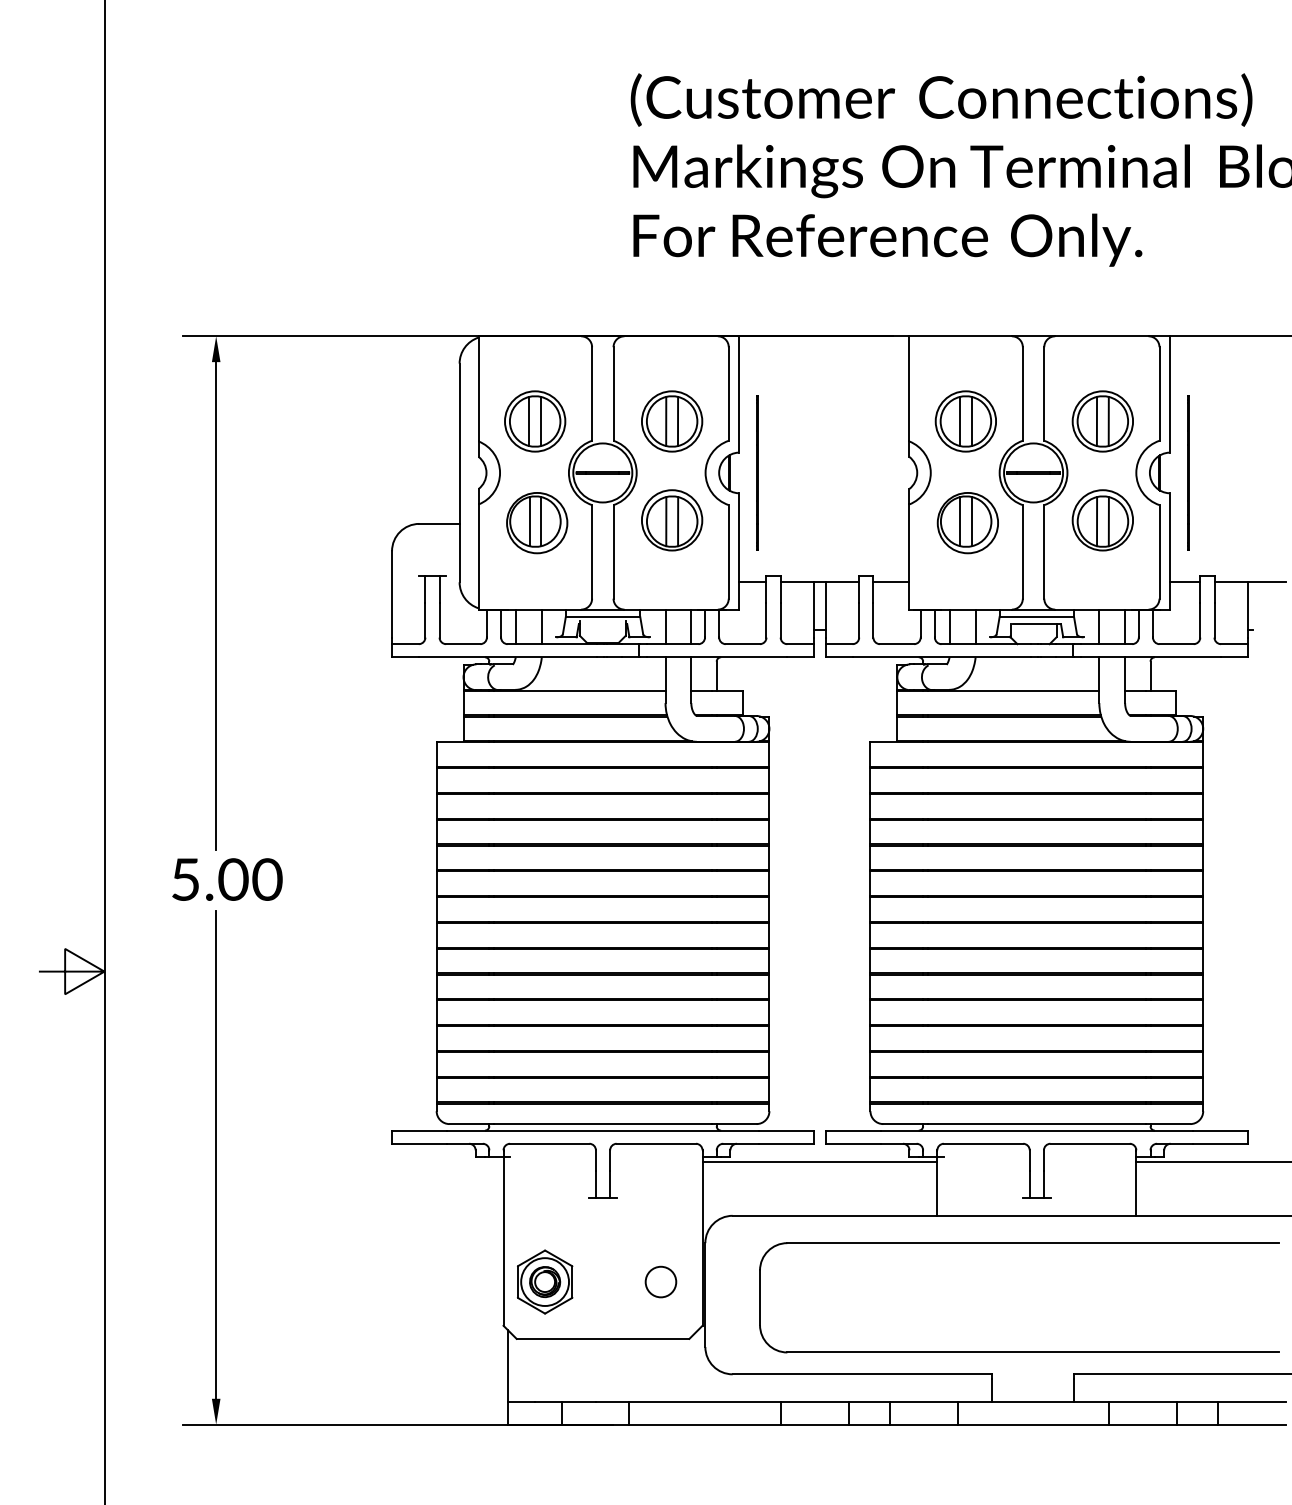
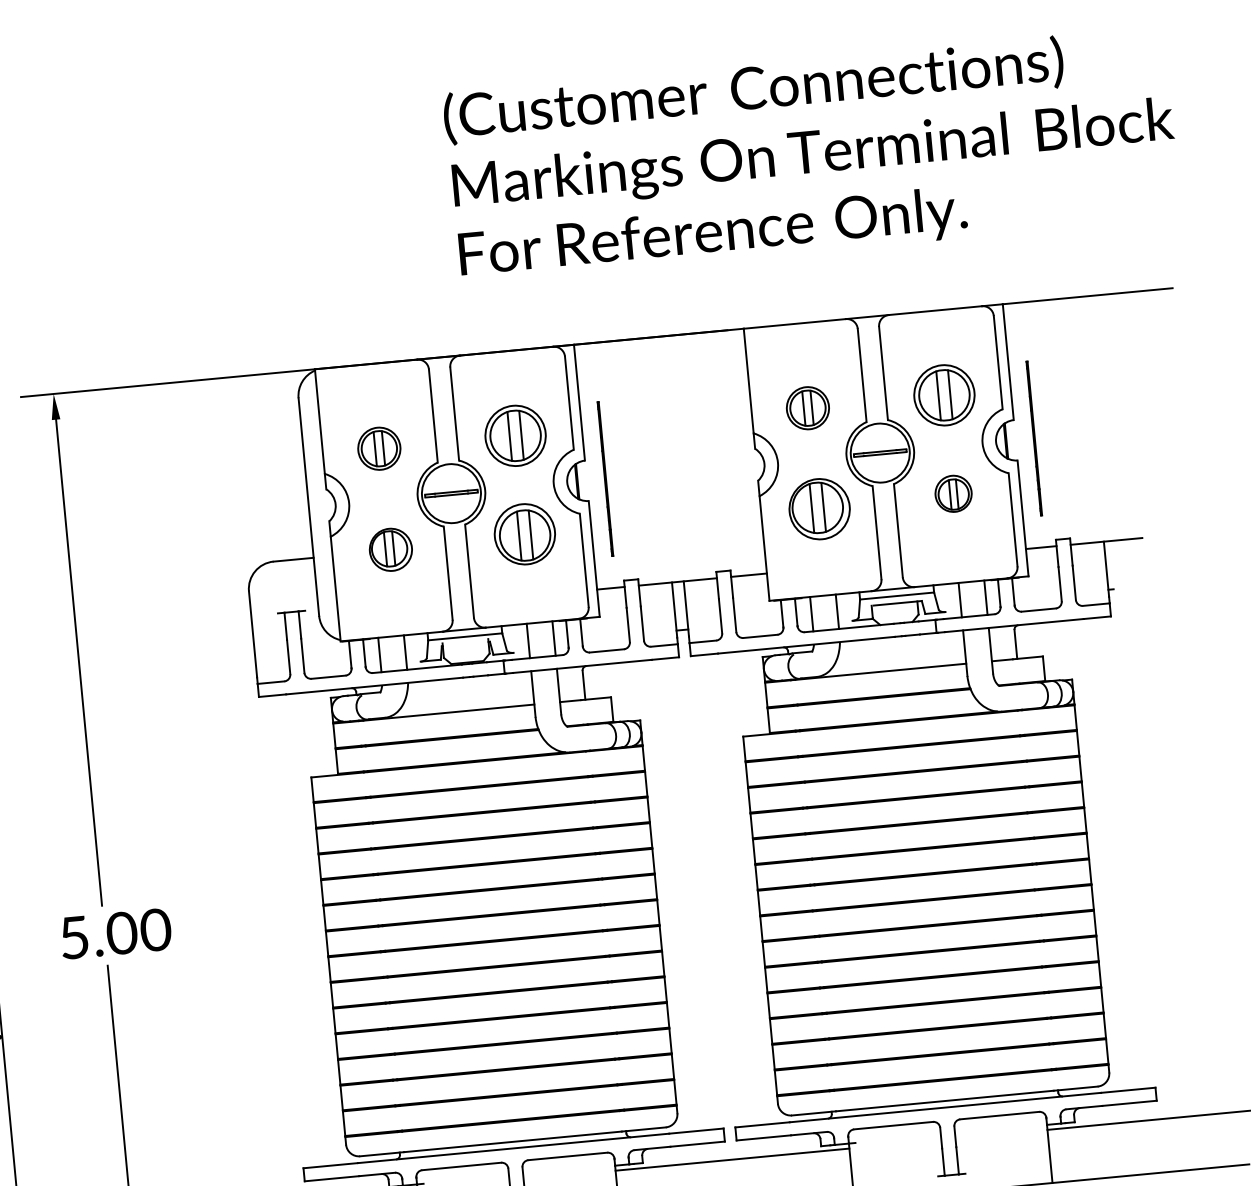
part: (535, 421) -> (379, 448), size x0.7
part: (965, 421) -> (807, 408), size x0.7
part: (1102, 520) -> (953, 493), size x0.6
part: (537, 523) -> (391, 550), size x0.7

